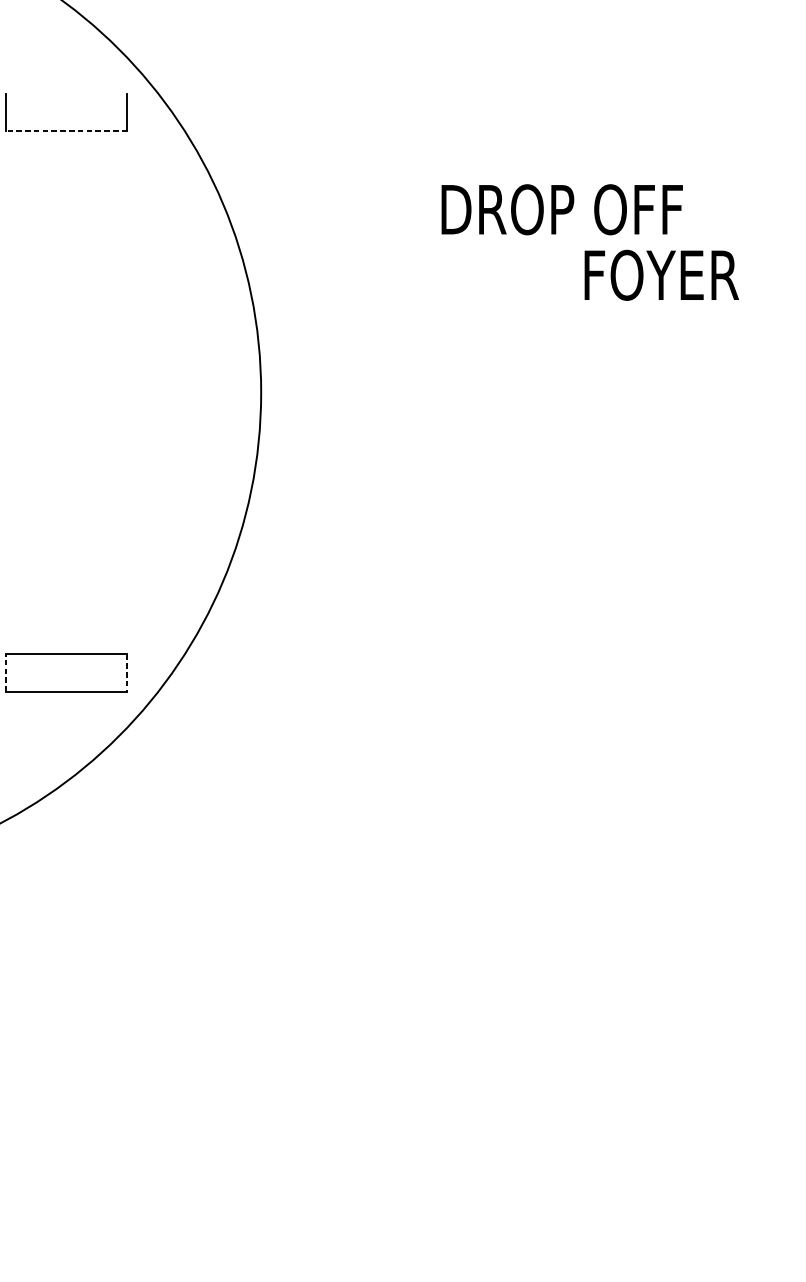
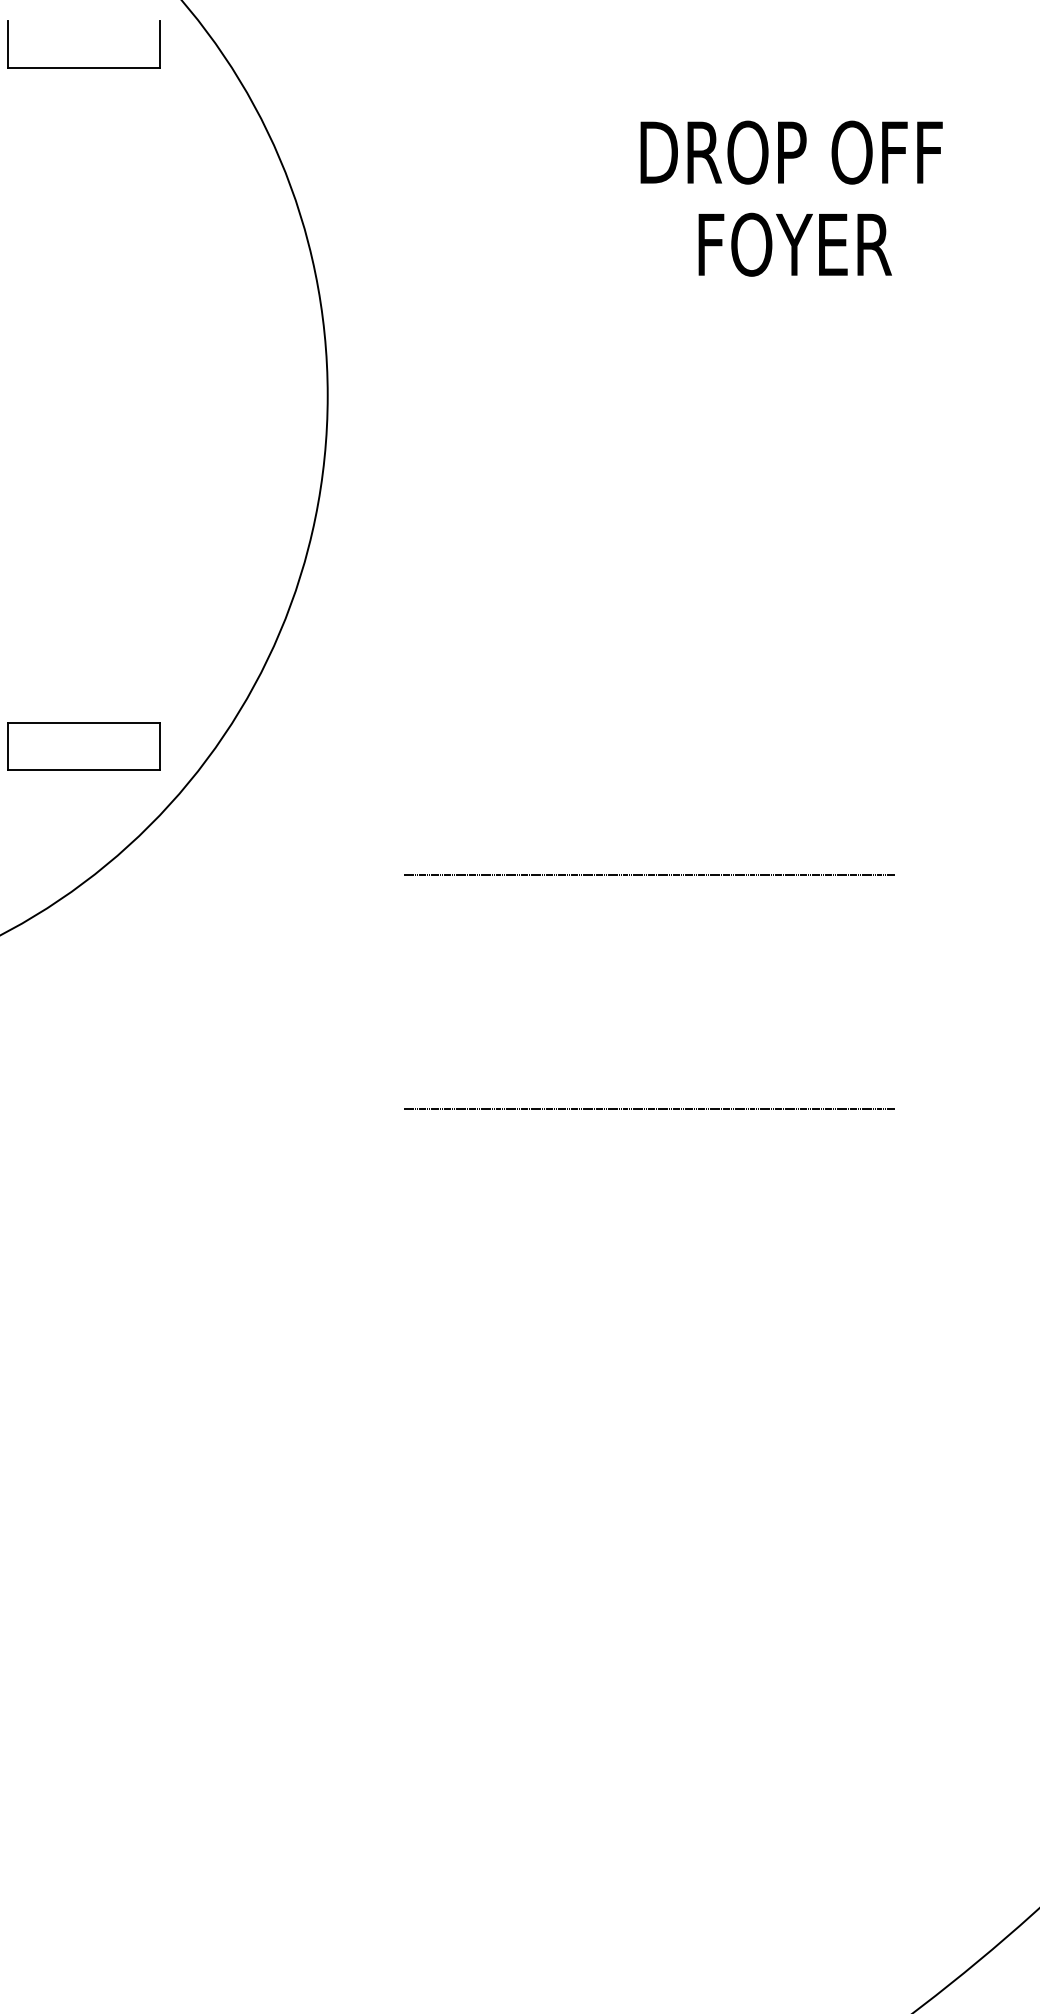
line: (66, 131) -> (83, 68), dashed -> solid
text: (562, 209) -> (791, 152), moved
text: (661, 275) -> (794, 244), moved
line: (6, 672) -> (8, 746), dashed -> solid
line: (127, 673) -> (160, 747), dashed -> solid
line: (518, 775) -> (649, 875), added
line: (518, 962) -> (649, 1109), added

